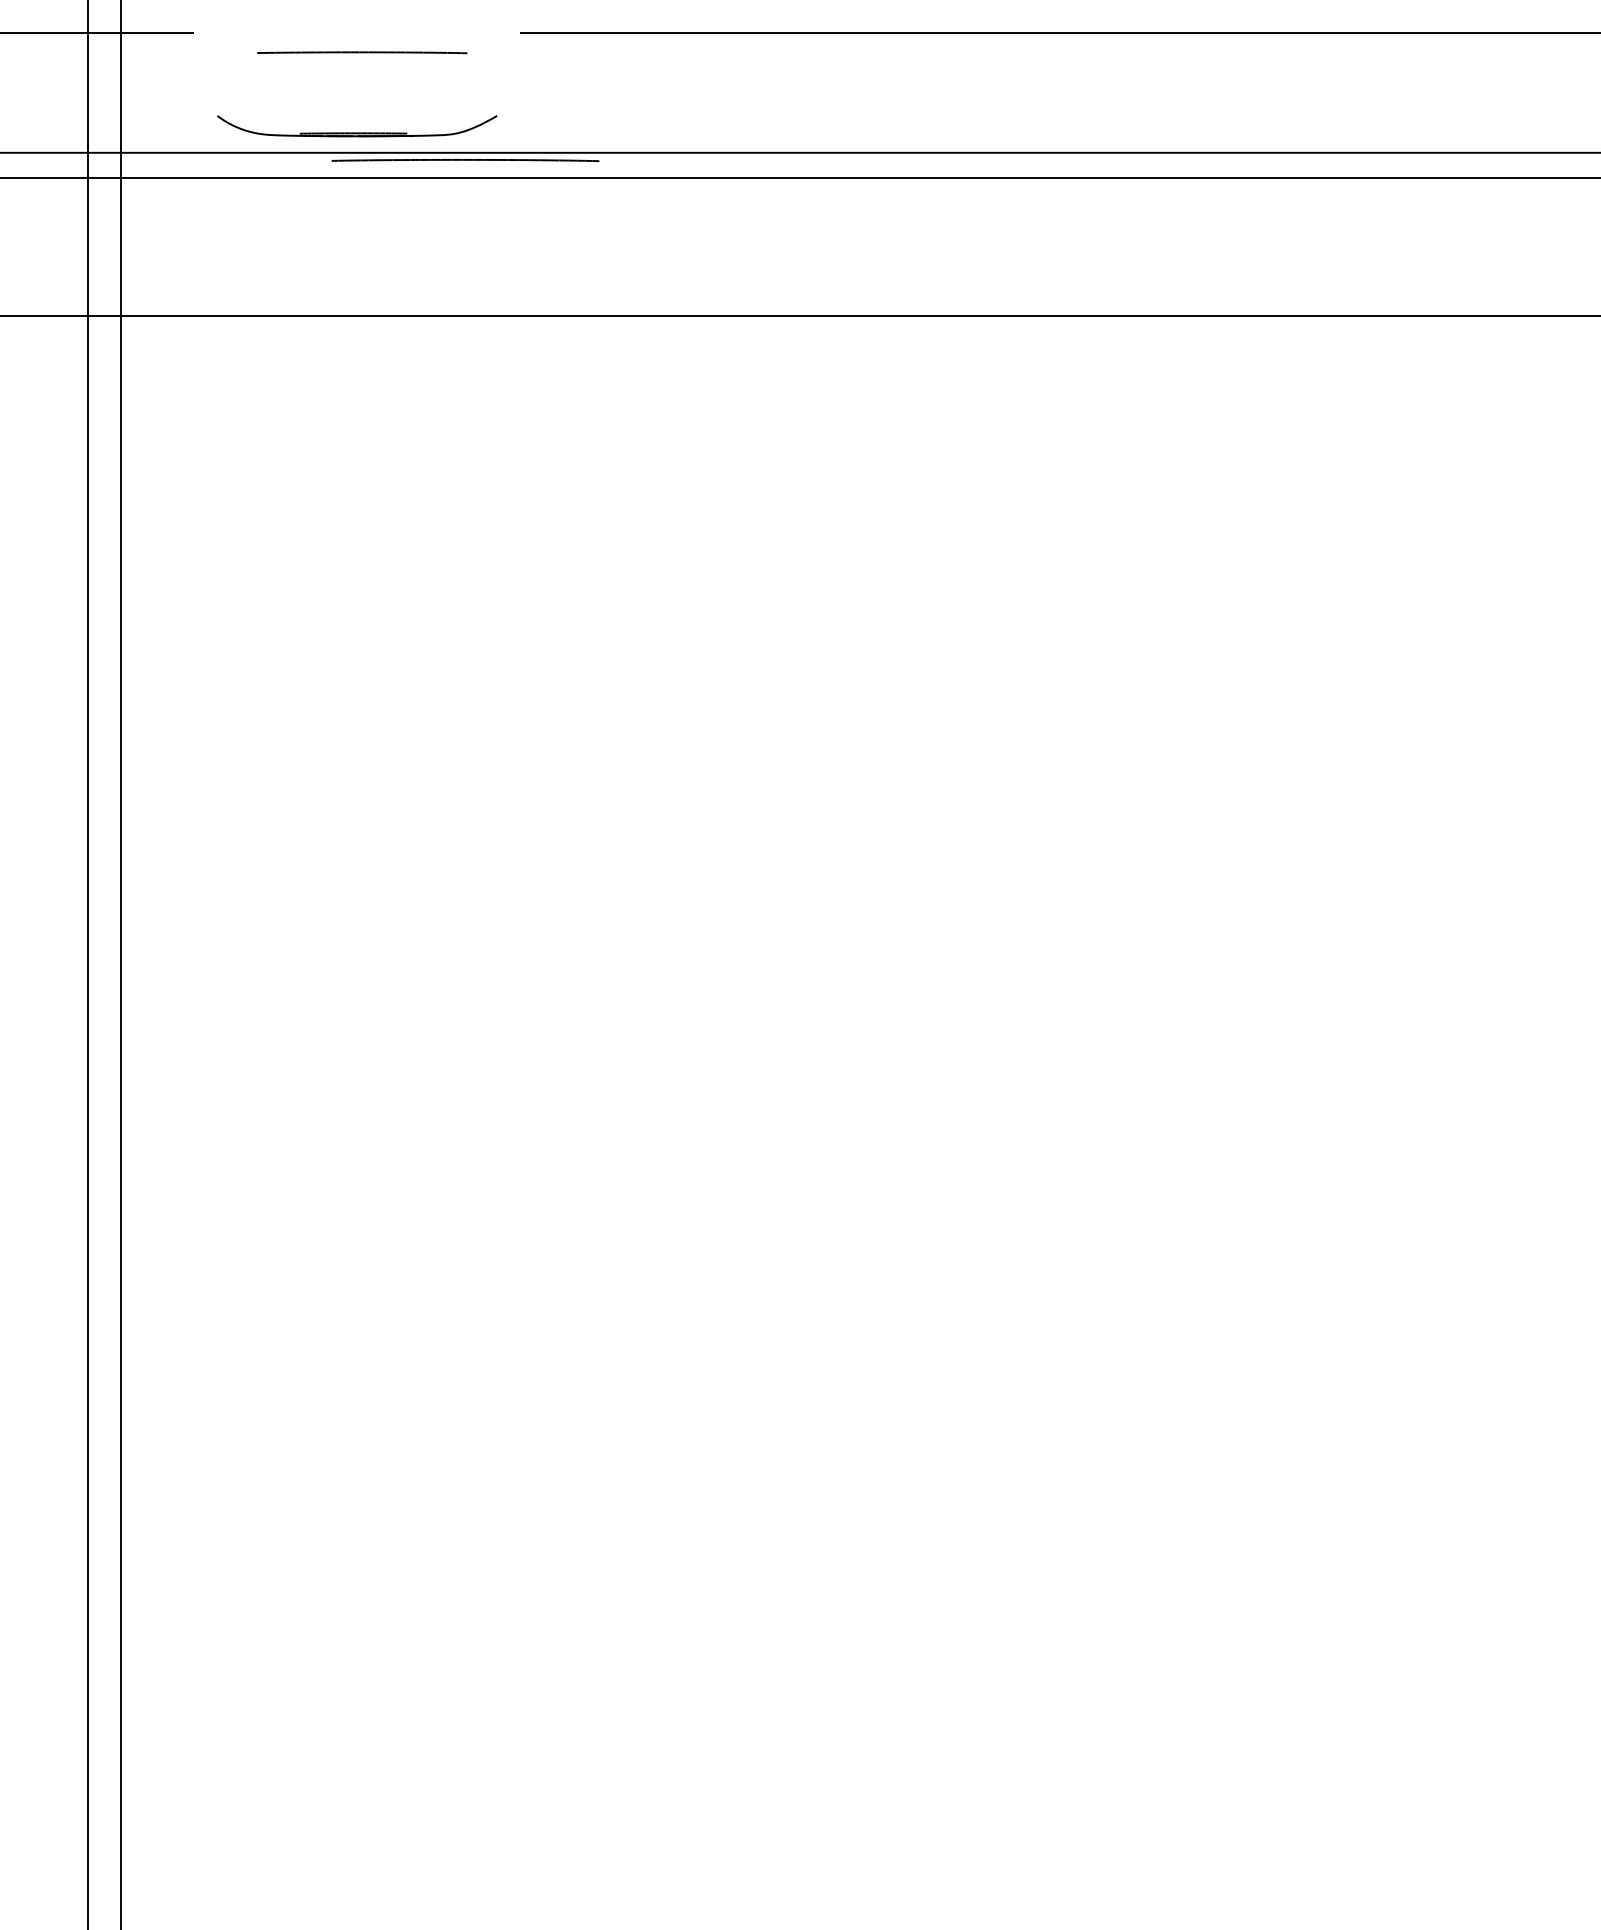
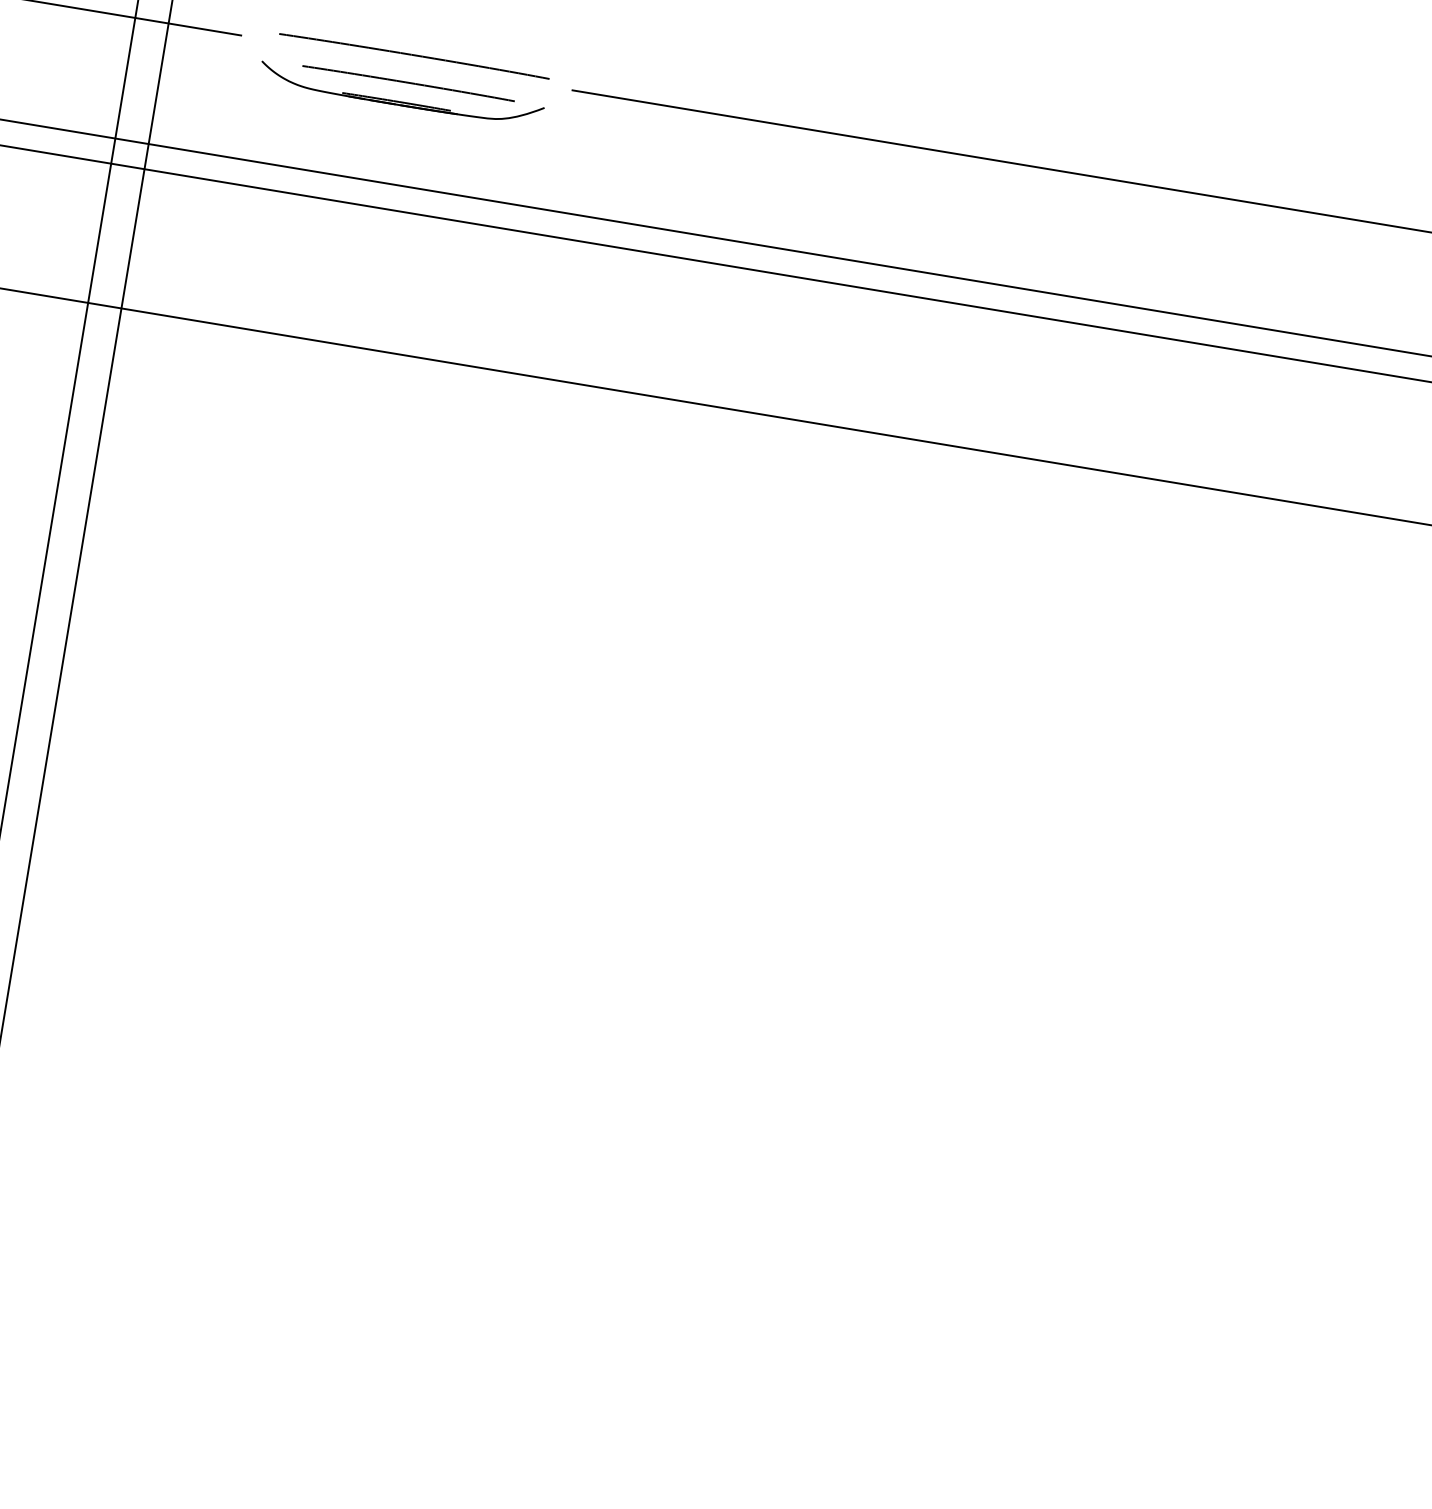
part: (357, 126) -> (401, 95), moved
line: (465, 160) -> (414, 55), moved

